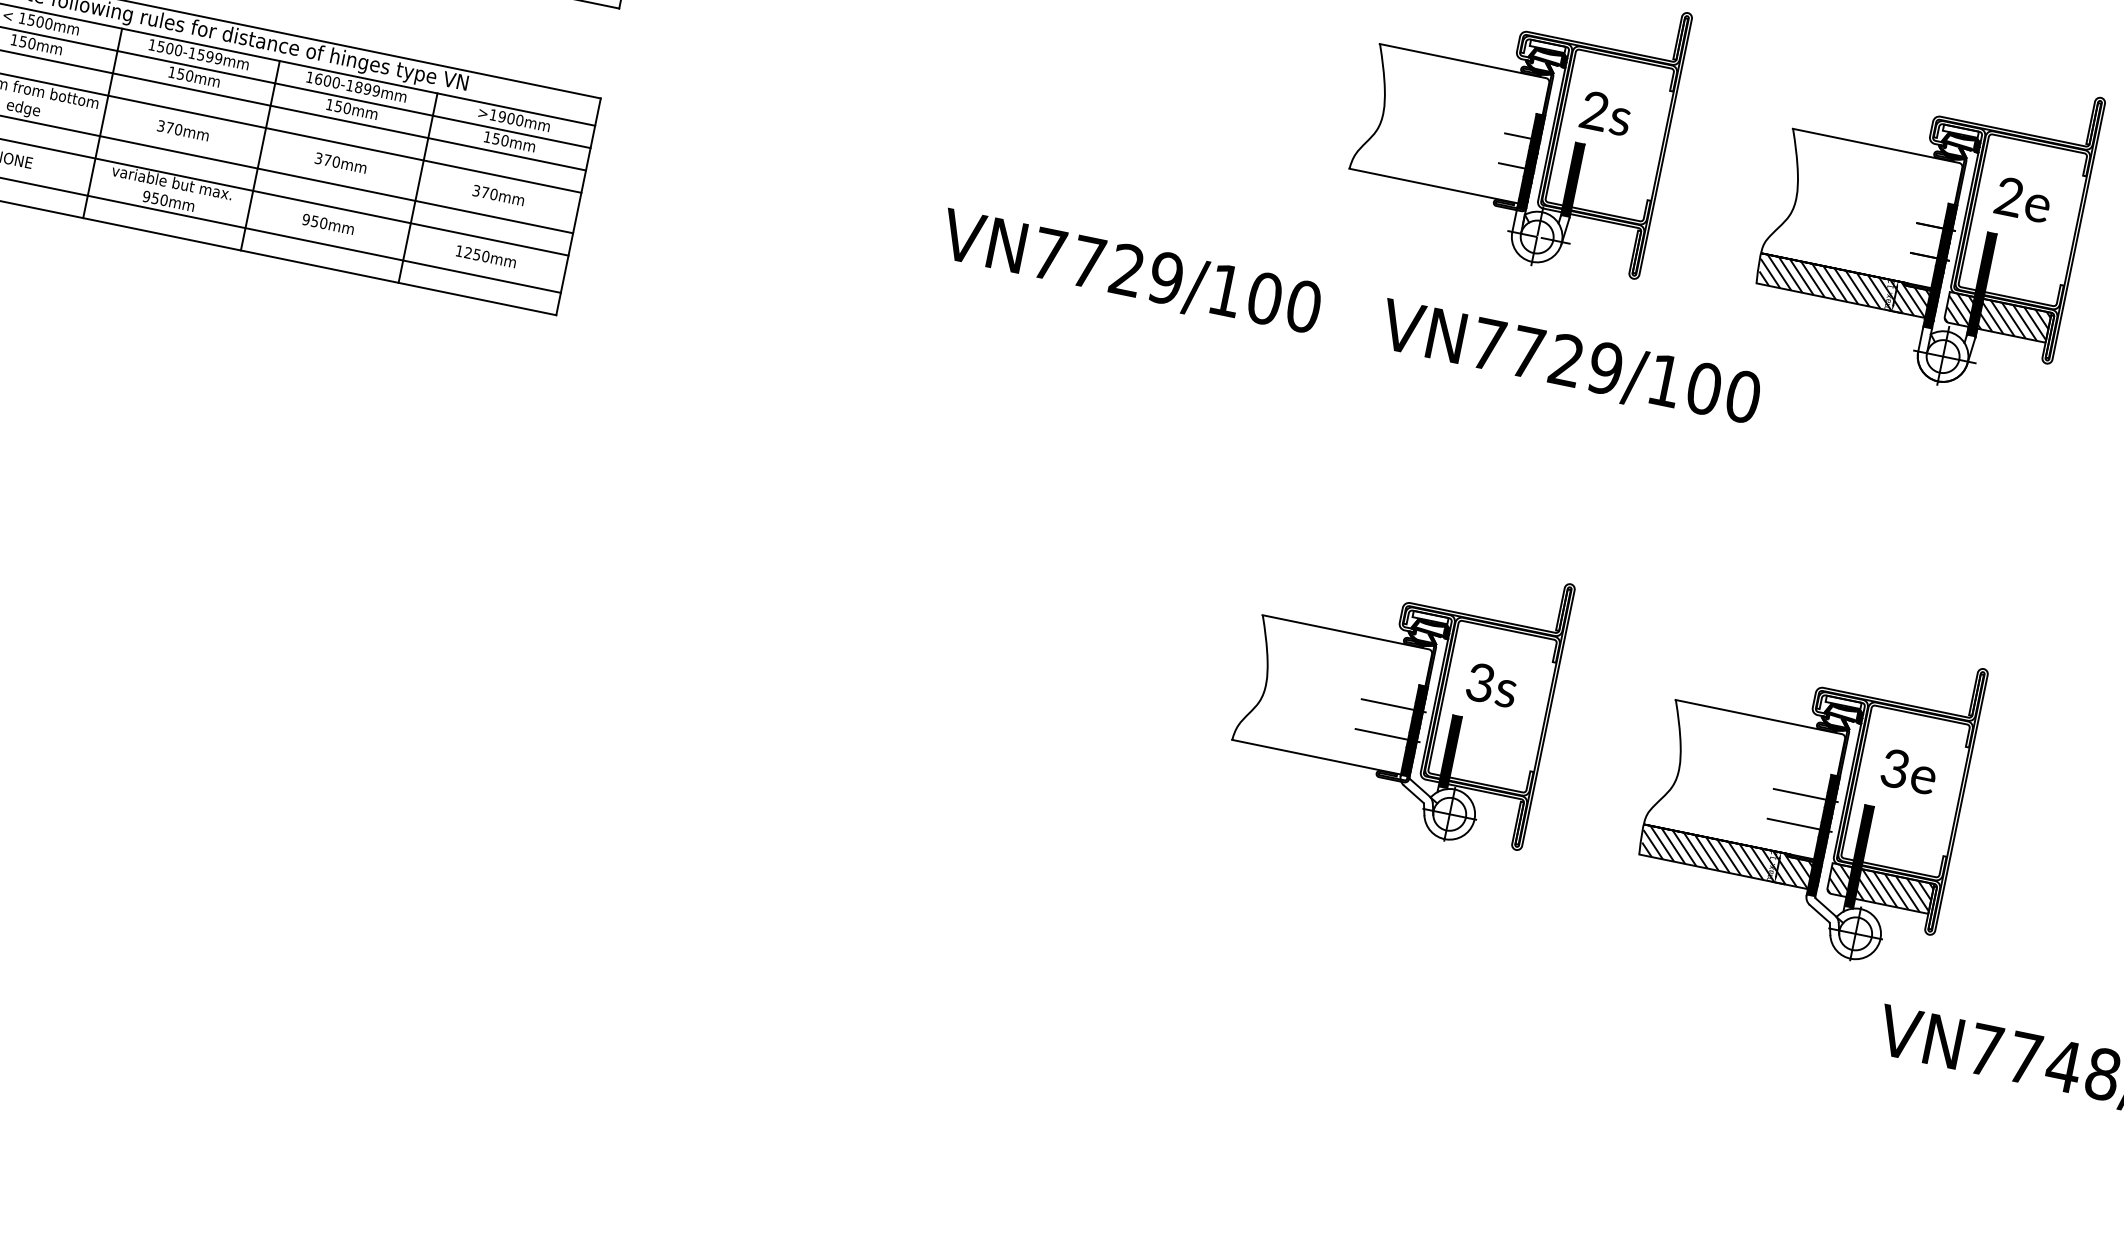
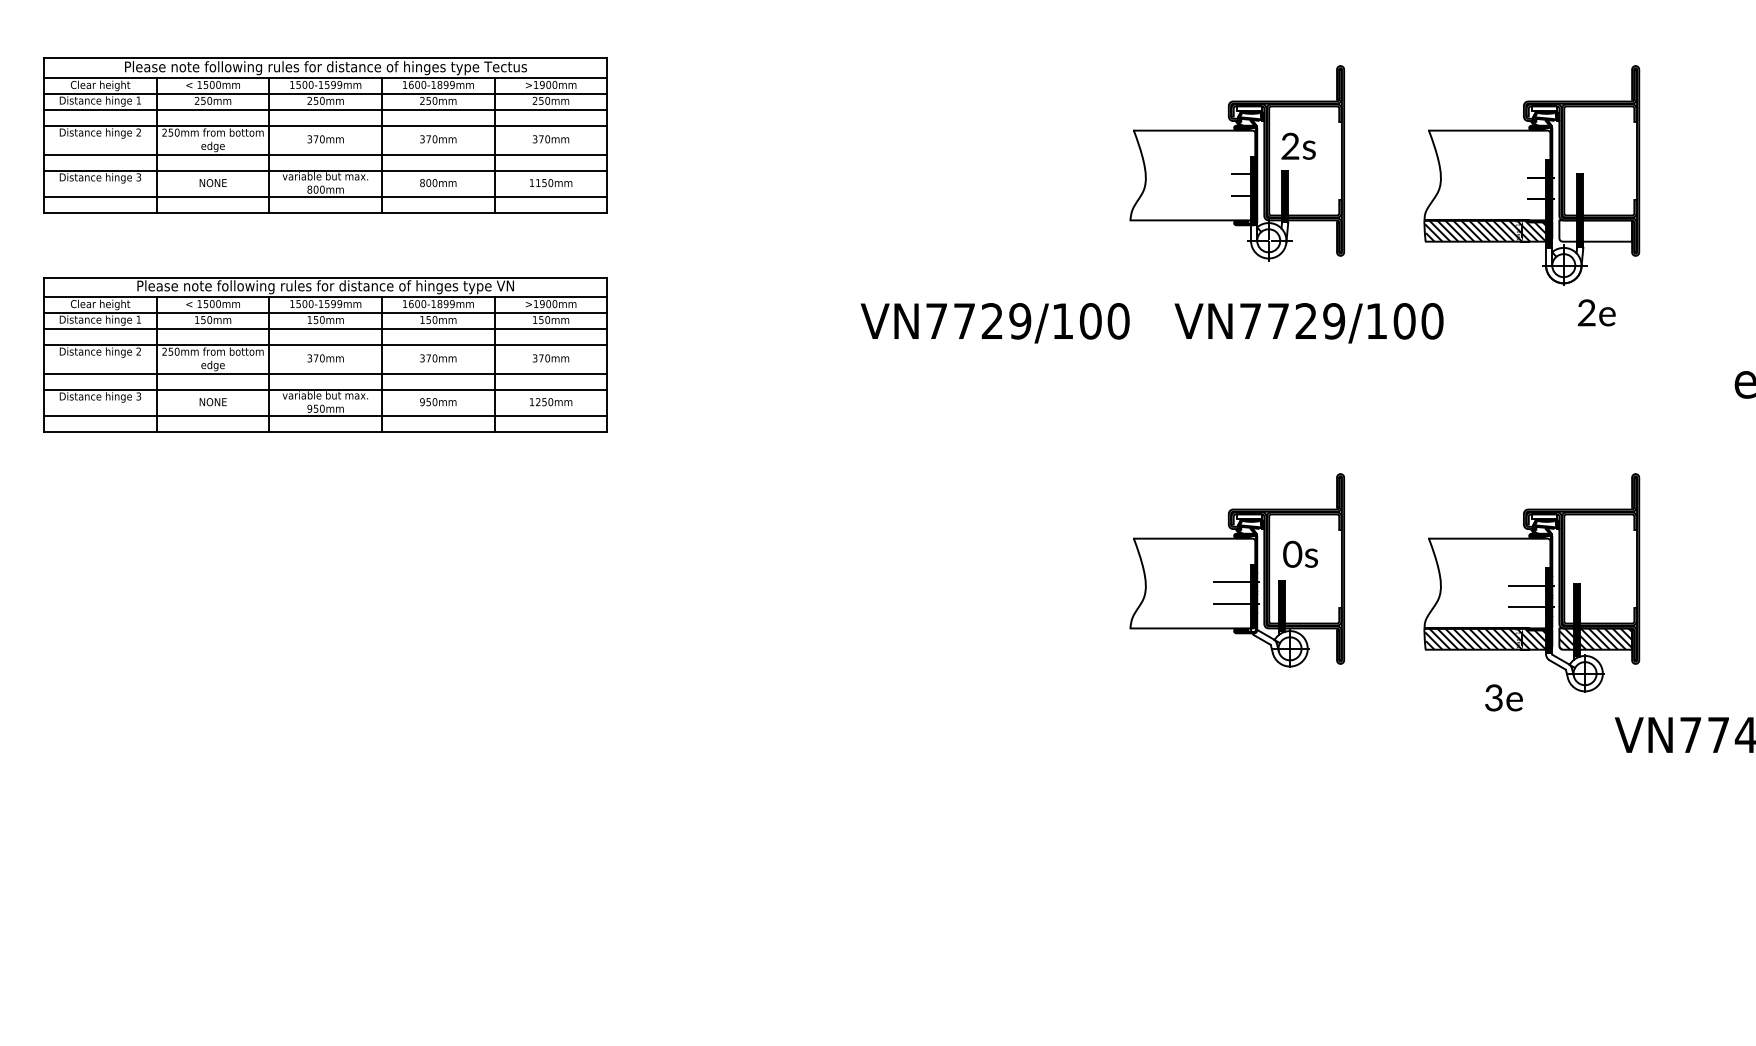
text: (2023, 199) -> (1596, 312), moved
hatch: (1997, 316) -> (1595, 230), removed
text: (1480, 682) -> (1292, 554), 3s -> 0s
text: (1908, 770) -> (1503, 697), moved

